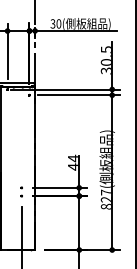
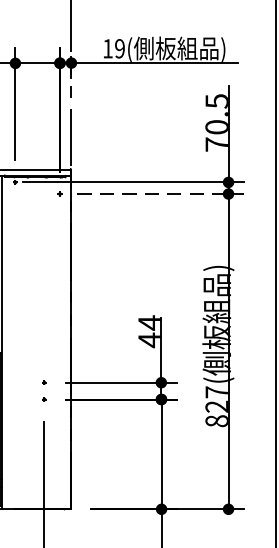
text: (55, 23) -> (113, 47), 30( -> 19(
text: (105, 70) -> (214, 143), 30.5 -> 70.5
line: (78, 95) -> (159, 194), solid -> dashed

